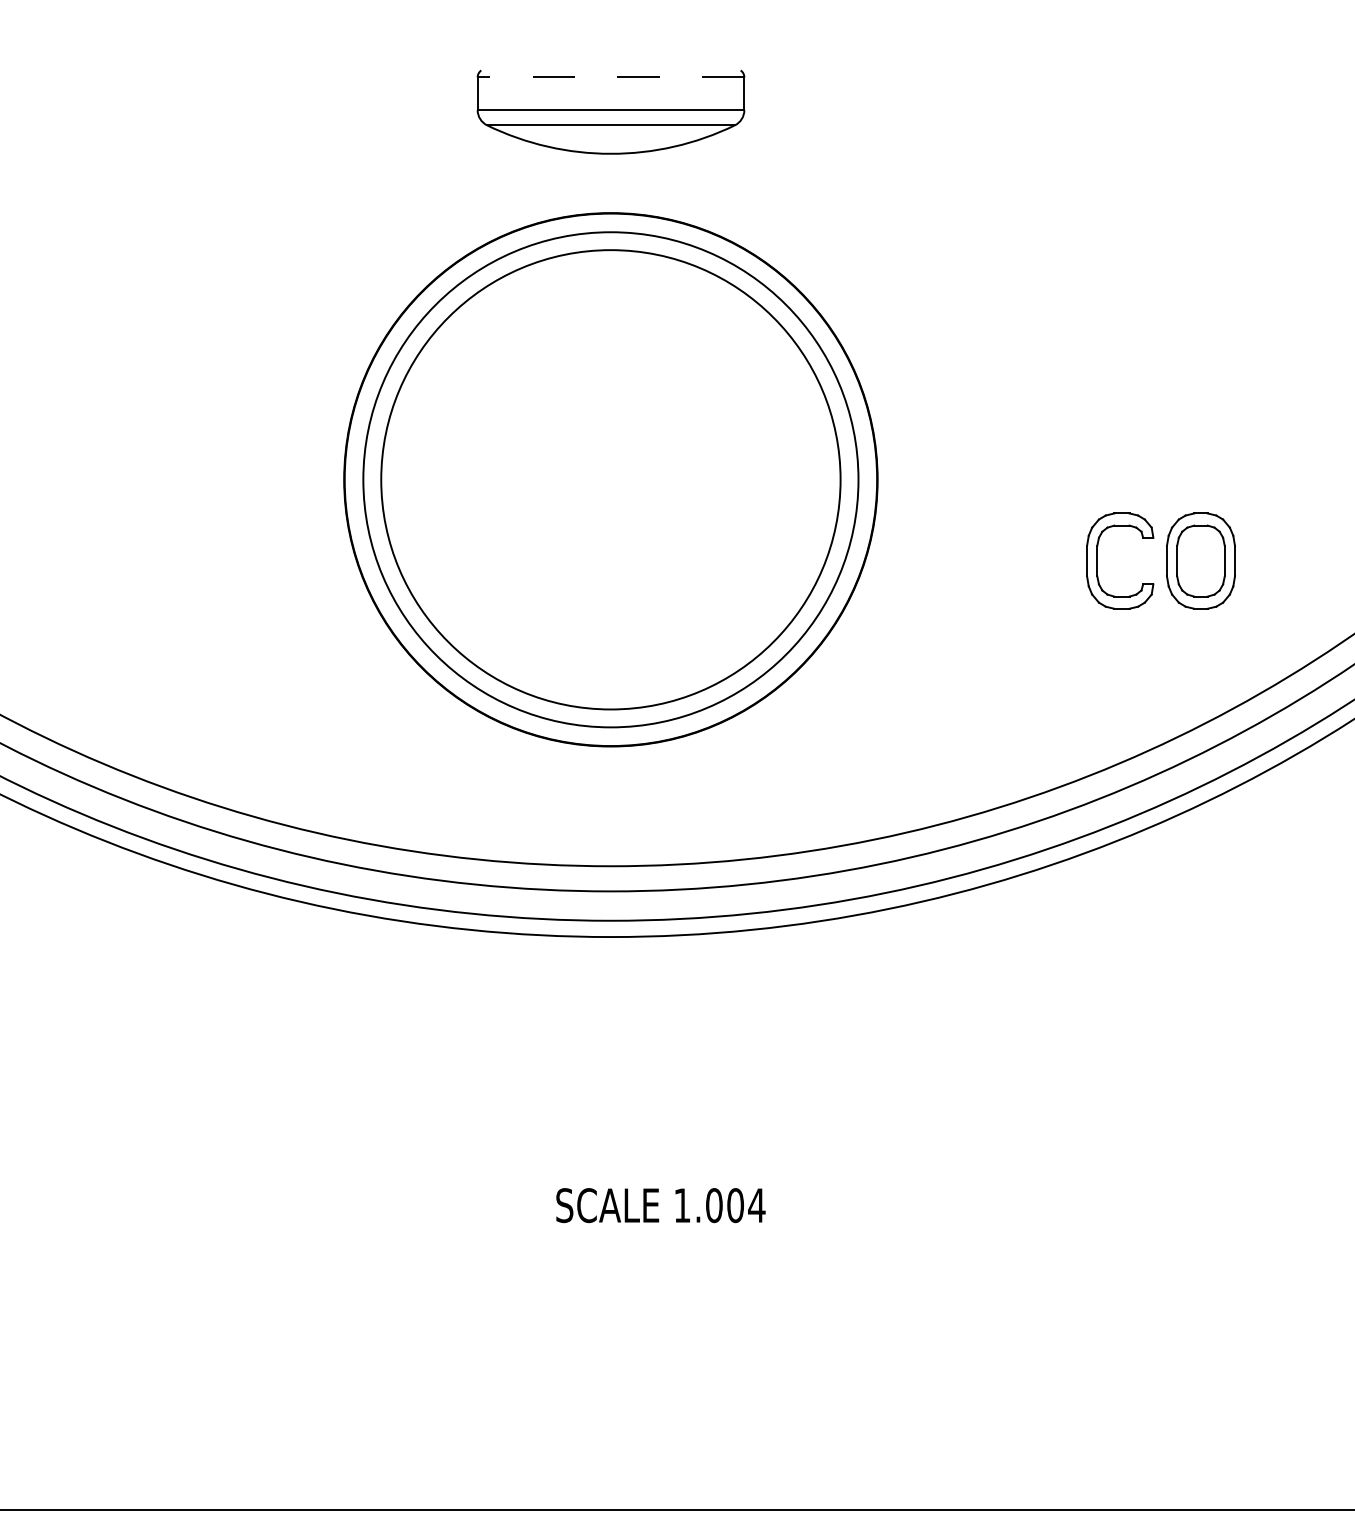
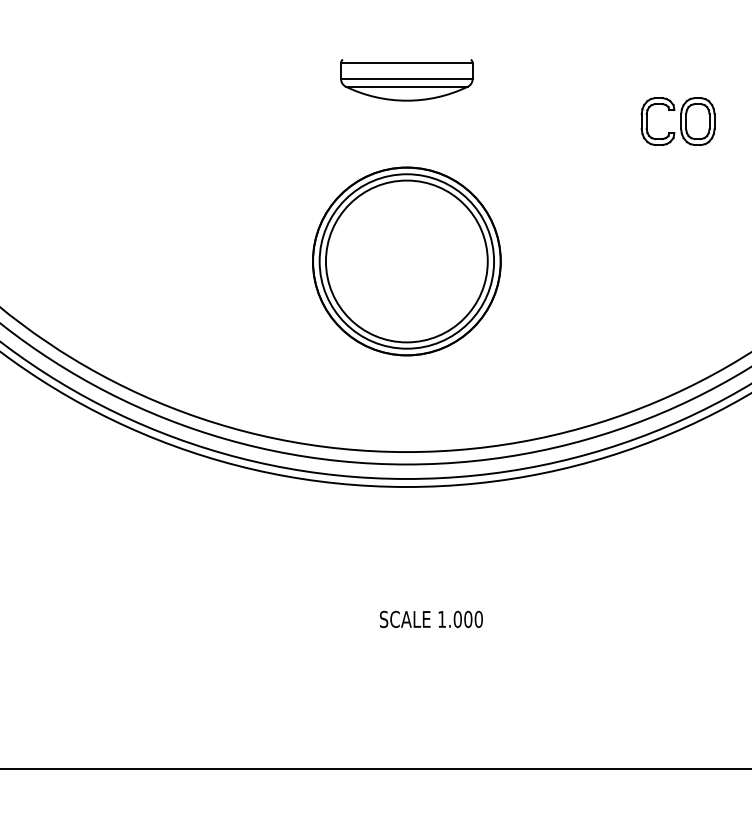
line: (610, 78) -> (406, 63), dashed -> solid
part: (610, 479) -> (406, 261), size x0.71
part: (1159, 560) -> (677, 121), moved
text: (756, 1203) -> (478, 618), 1.004 -> 1.000

